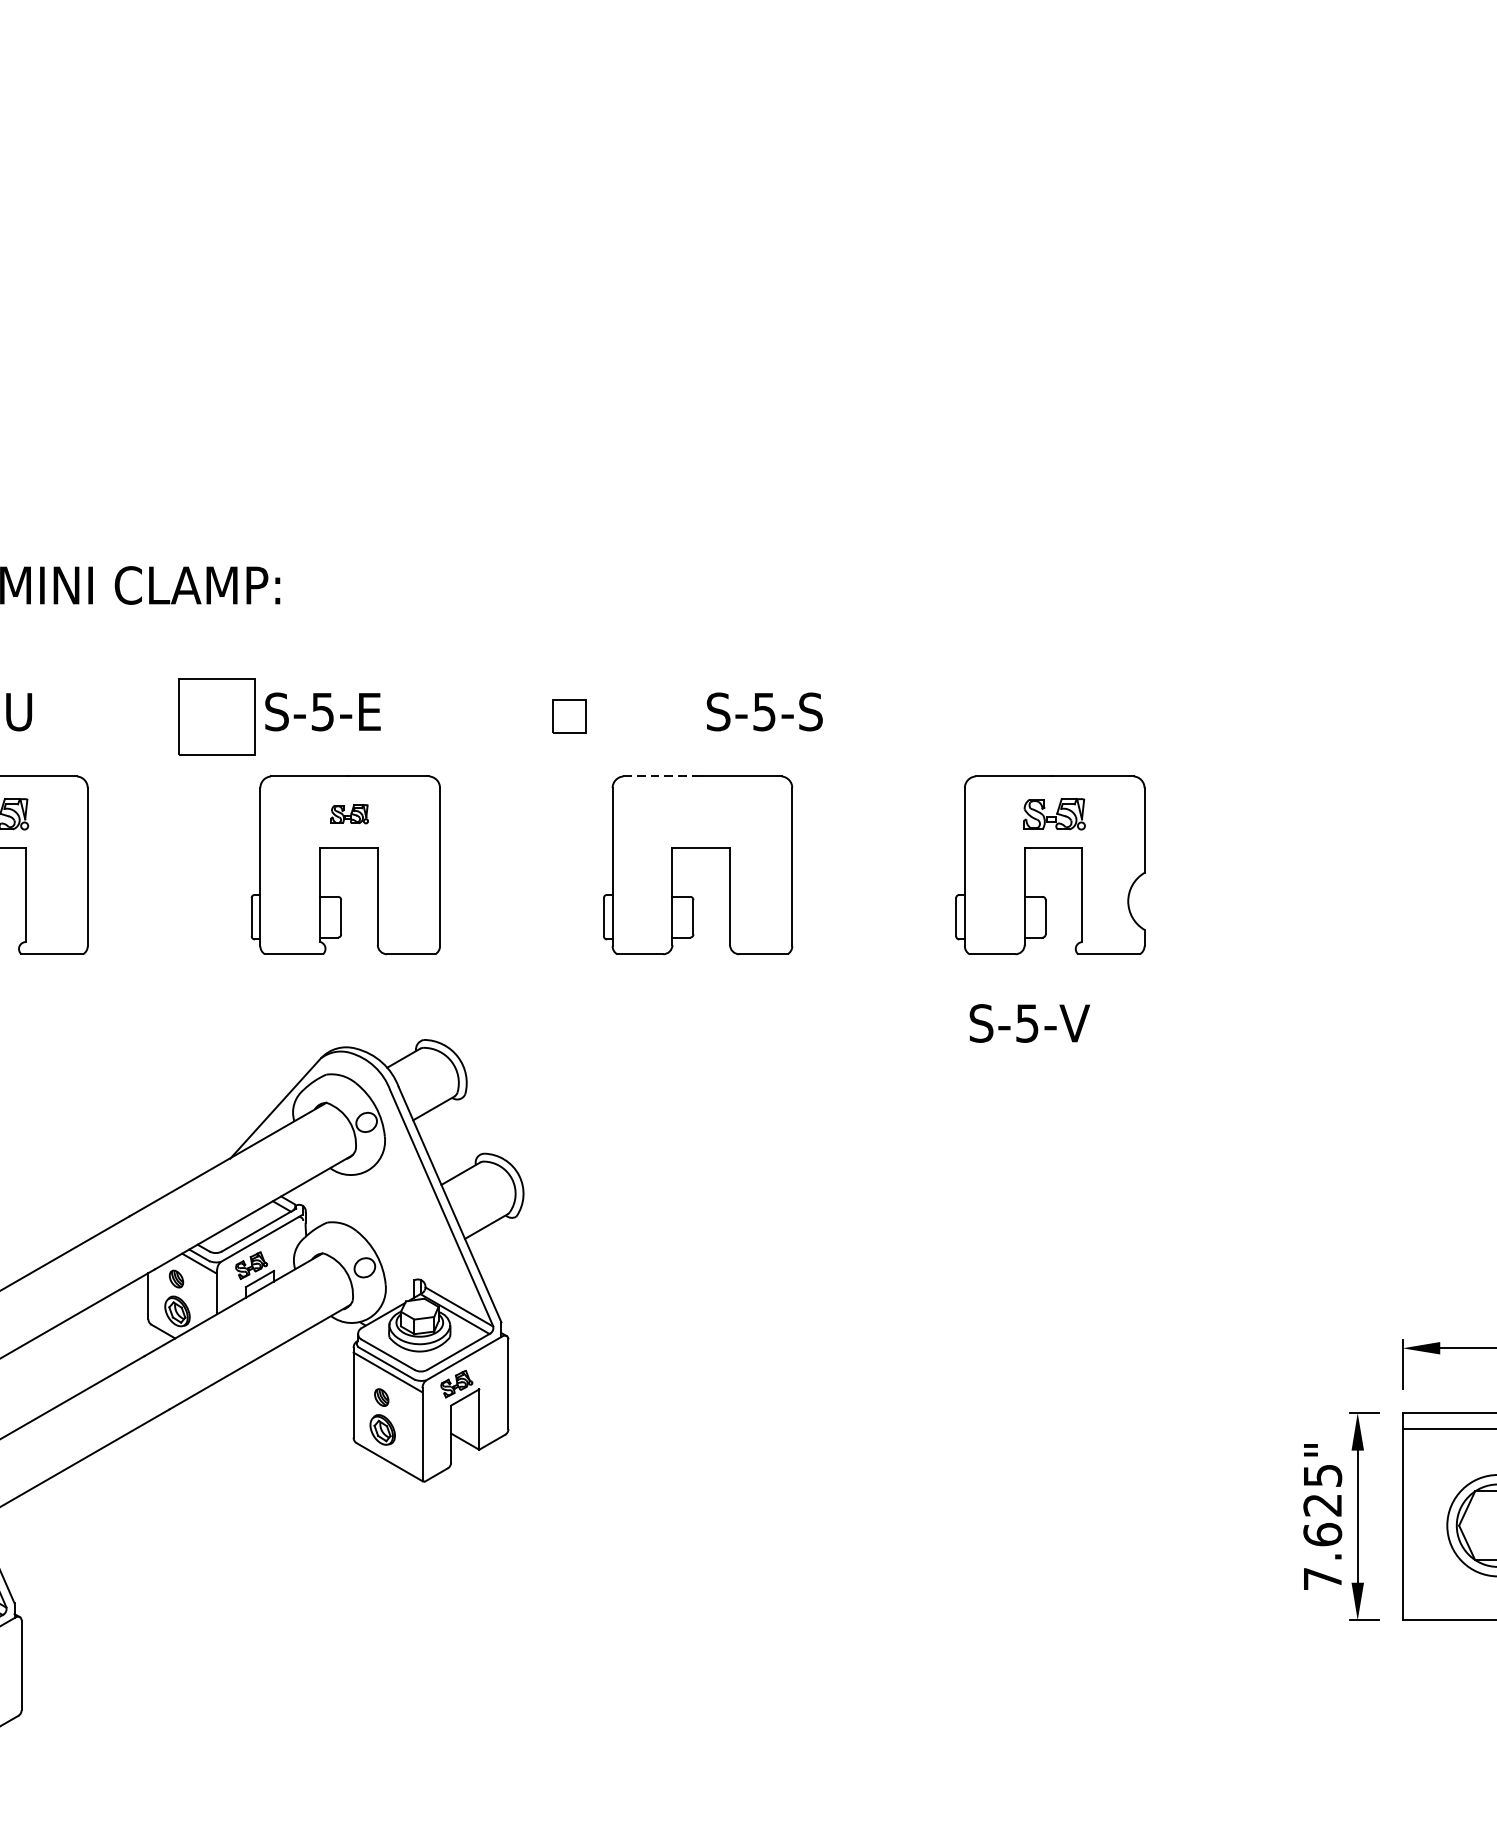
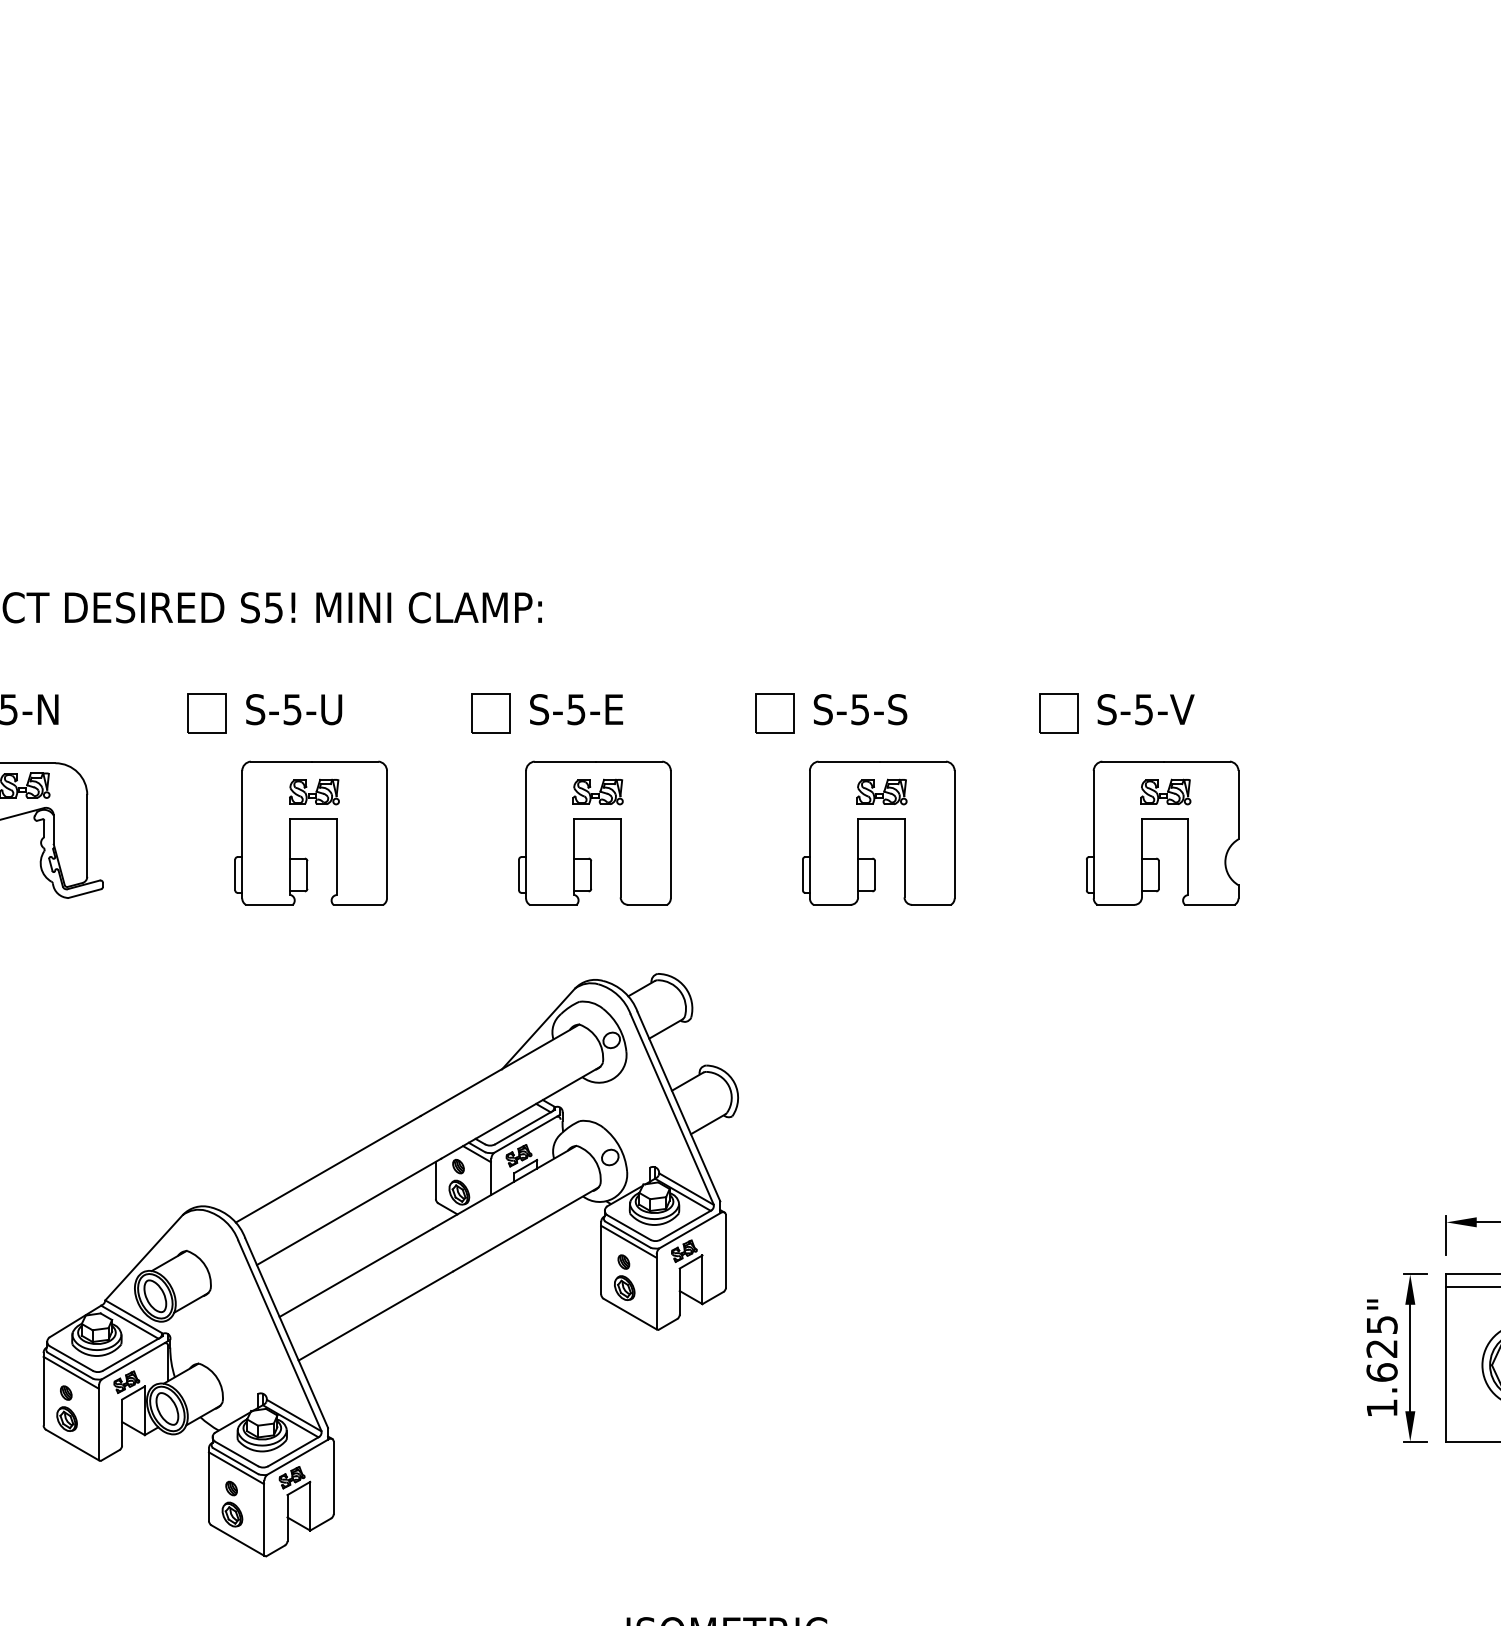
text: (764, 711) -> (860, 709), moved
part: (216, 716) -> (490, 713), size x0.62
part: (568, 716) -> (774, 713), size x1.43
part: (921, 716) -> (1058, 713), added
line: (661, 776) -> (849, 761), dashed -> solid
part: (349, 813) -> (597, 791), size x1.67
part: (701, 813) -> (881, 791), added
text: (1029, 1023) -> (1145, 709), moved
text: (1323, 1579) -> (1382, 1408), 7.625" -> 1.625"

